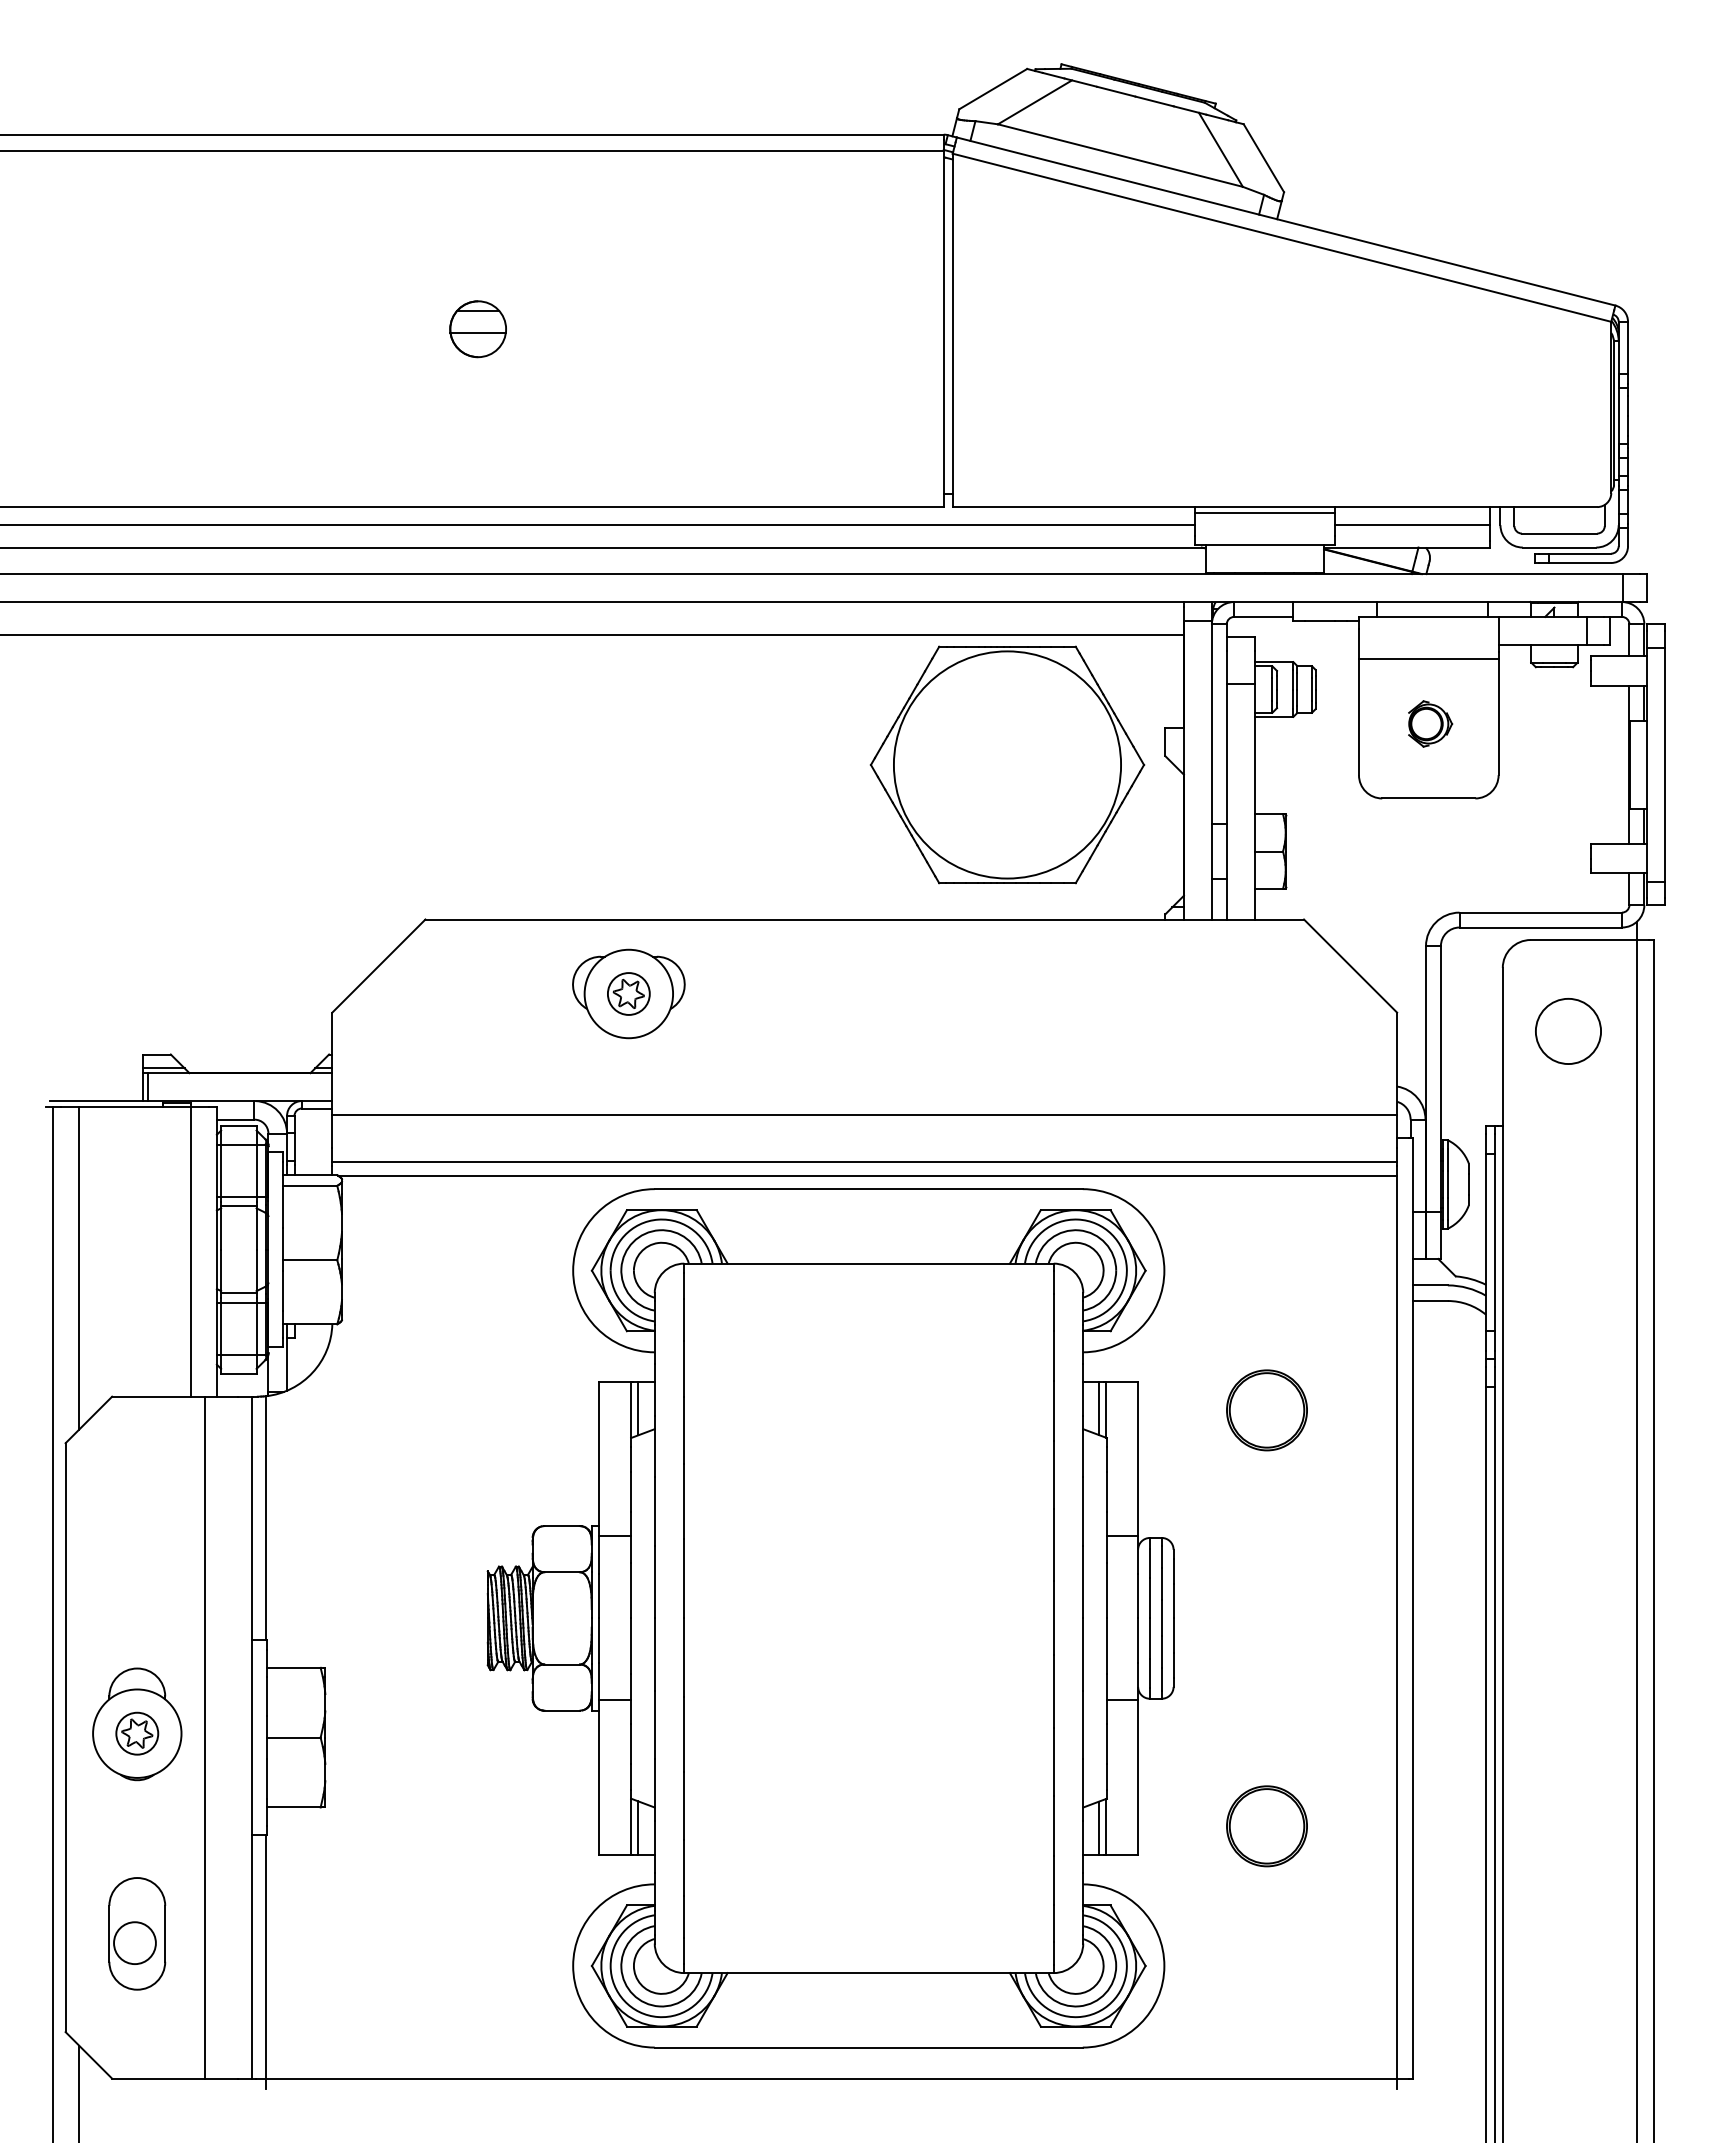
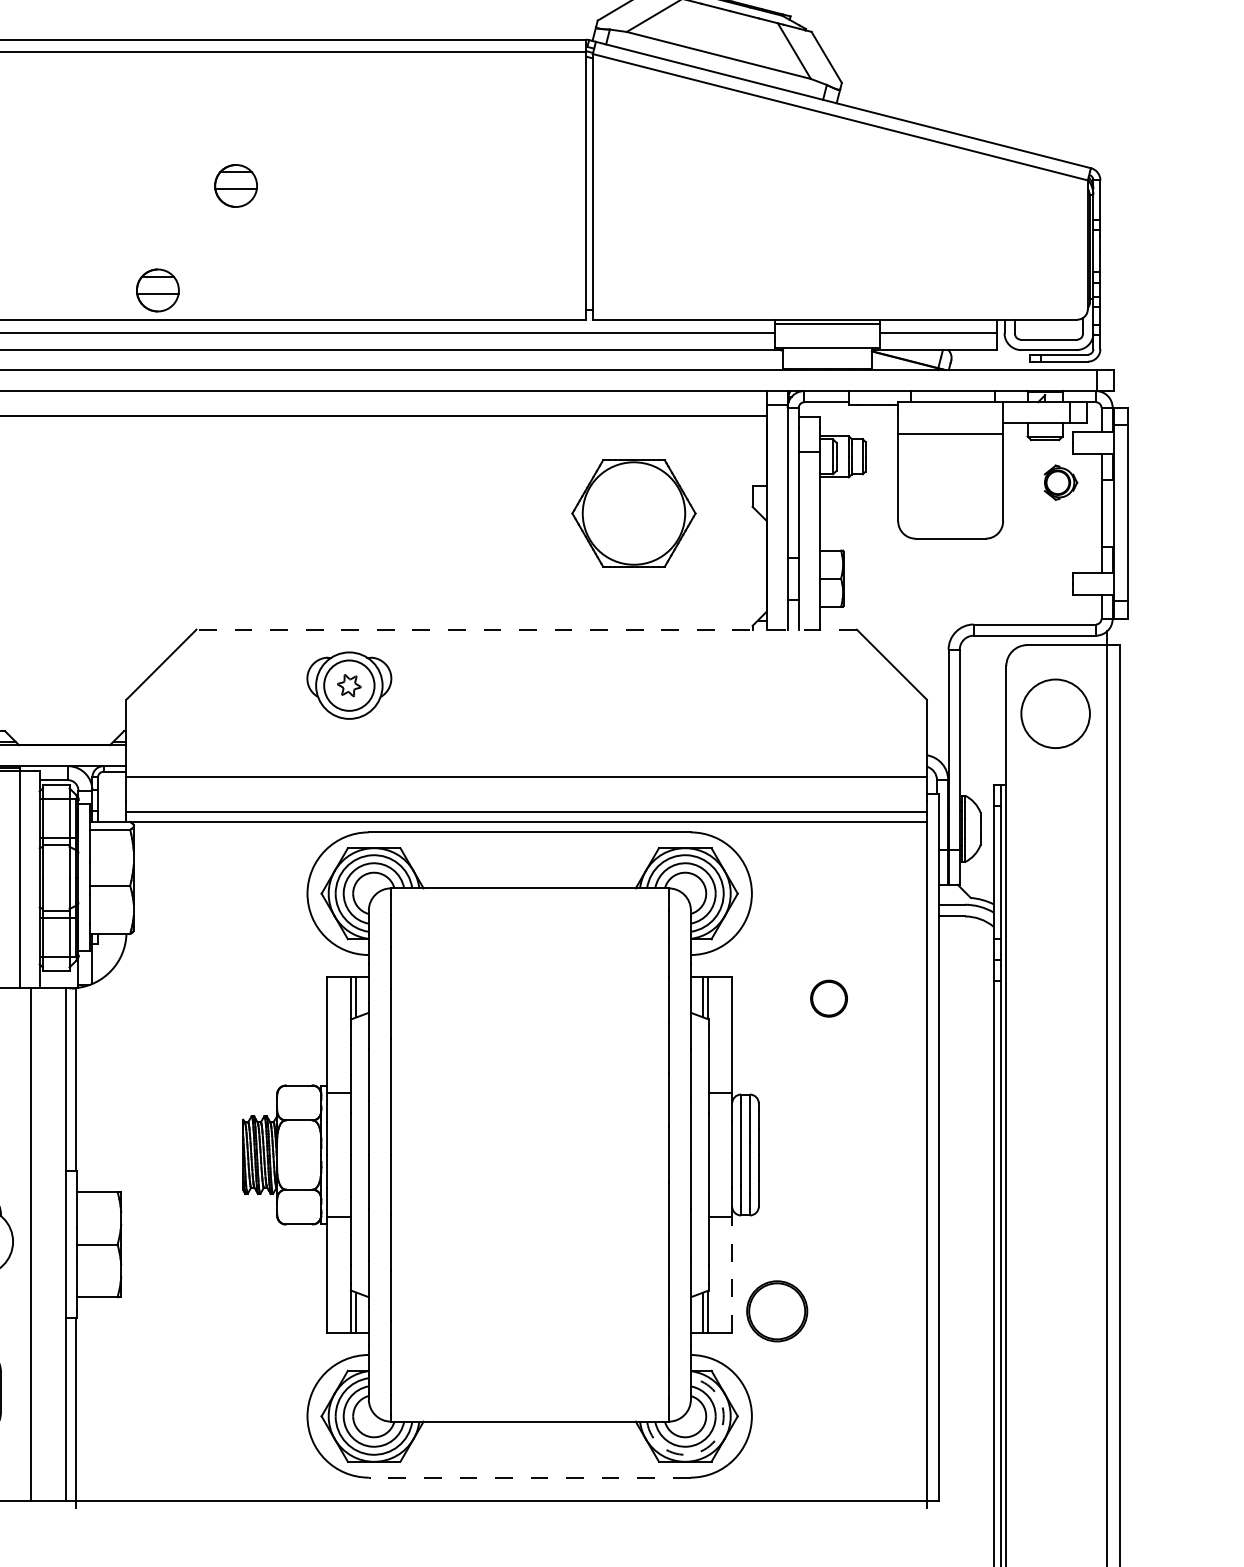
part: (373, 468) -> (157, 290), added
part: (1430, 723) -> (1060, 482), moved
part: (1007, 764) -> (633, 513), size x0.6
line: (864, 919) -> (526, 629), solid -> dashed
circle: (628, 993) -> (349, 685), size x1.6
circle: (1568, 1031) -> (1055, 713), size x1.4
part: (1266, 1410) -> (828, 998), size x0.6
line: (1138, 1777) -> (732, 1274), solid -> dashed
part: (1266, 1826) -> (776, 1311), moved
arc: (1111, 2002) -> (712, 1443), solid -> dashed
line: (868, 2047) -> (529, 1477), solid -> dashed

